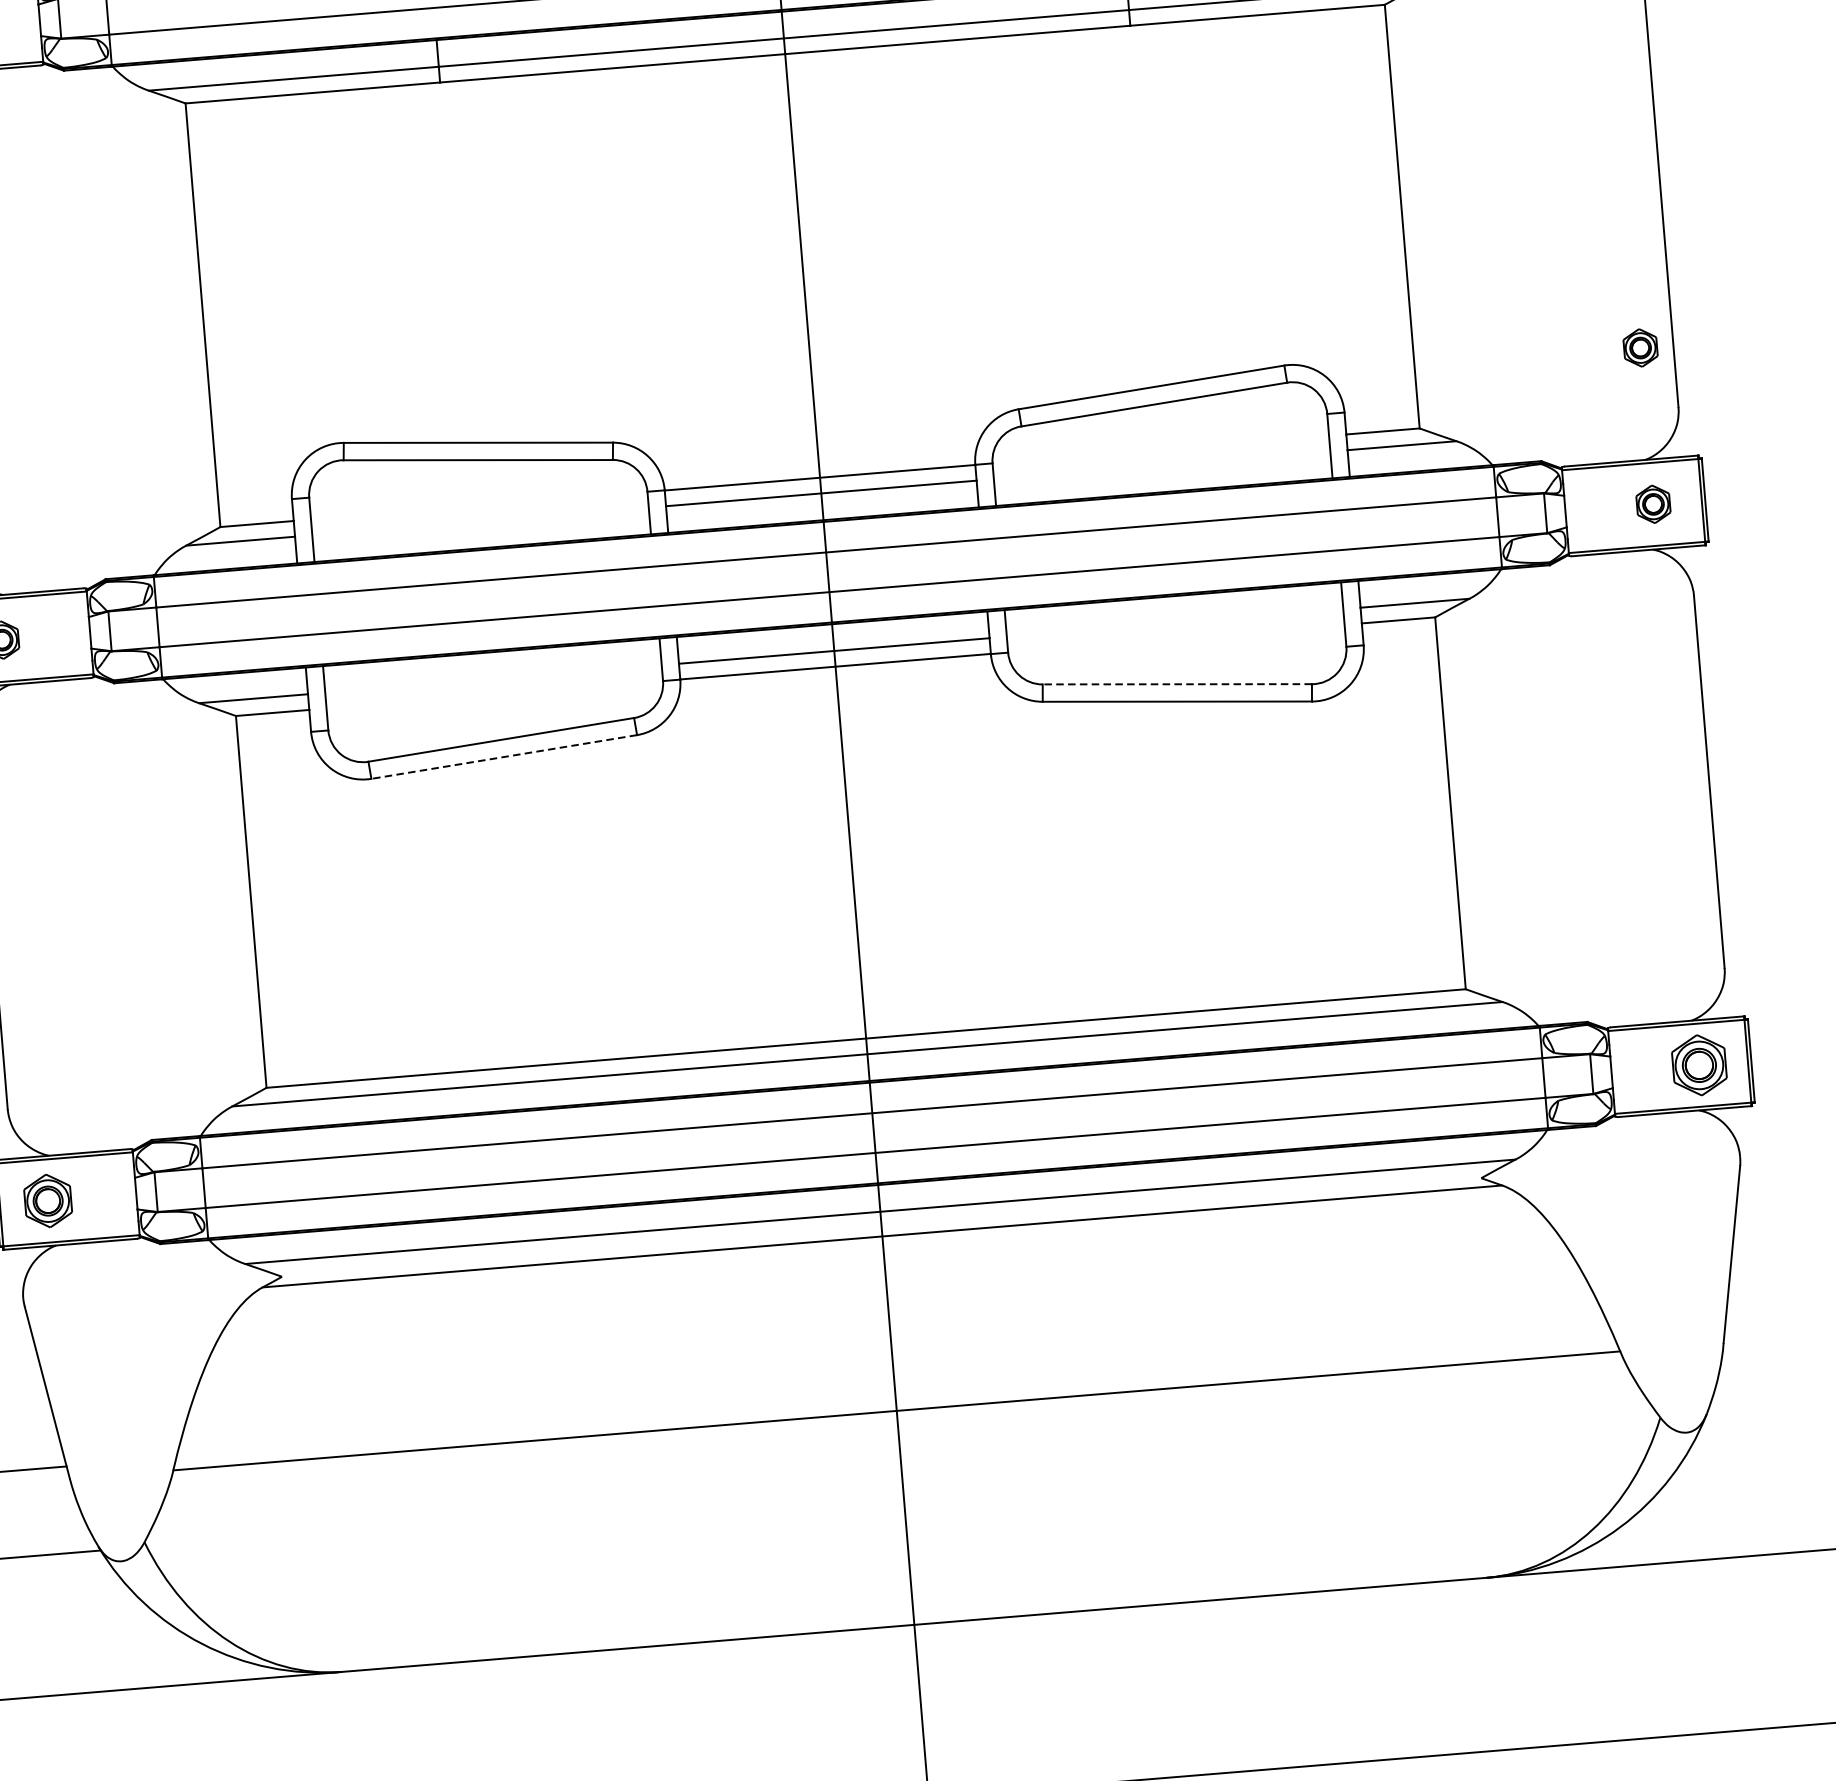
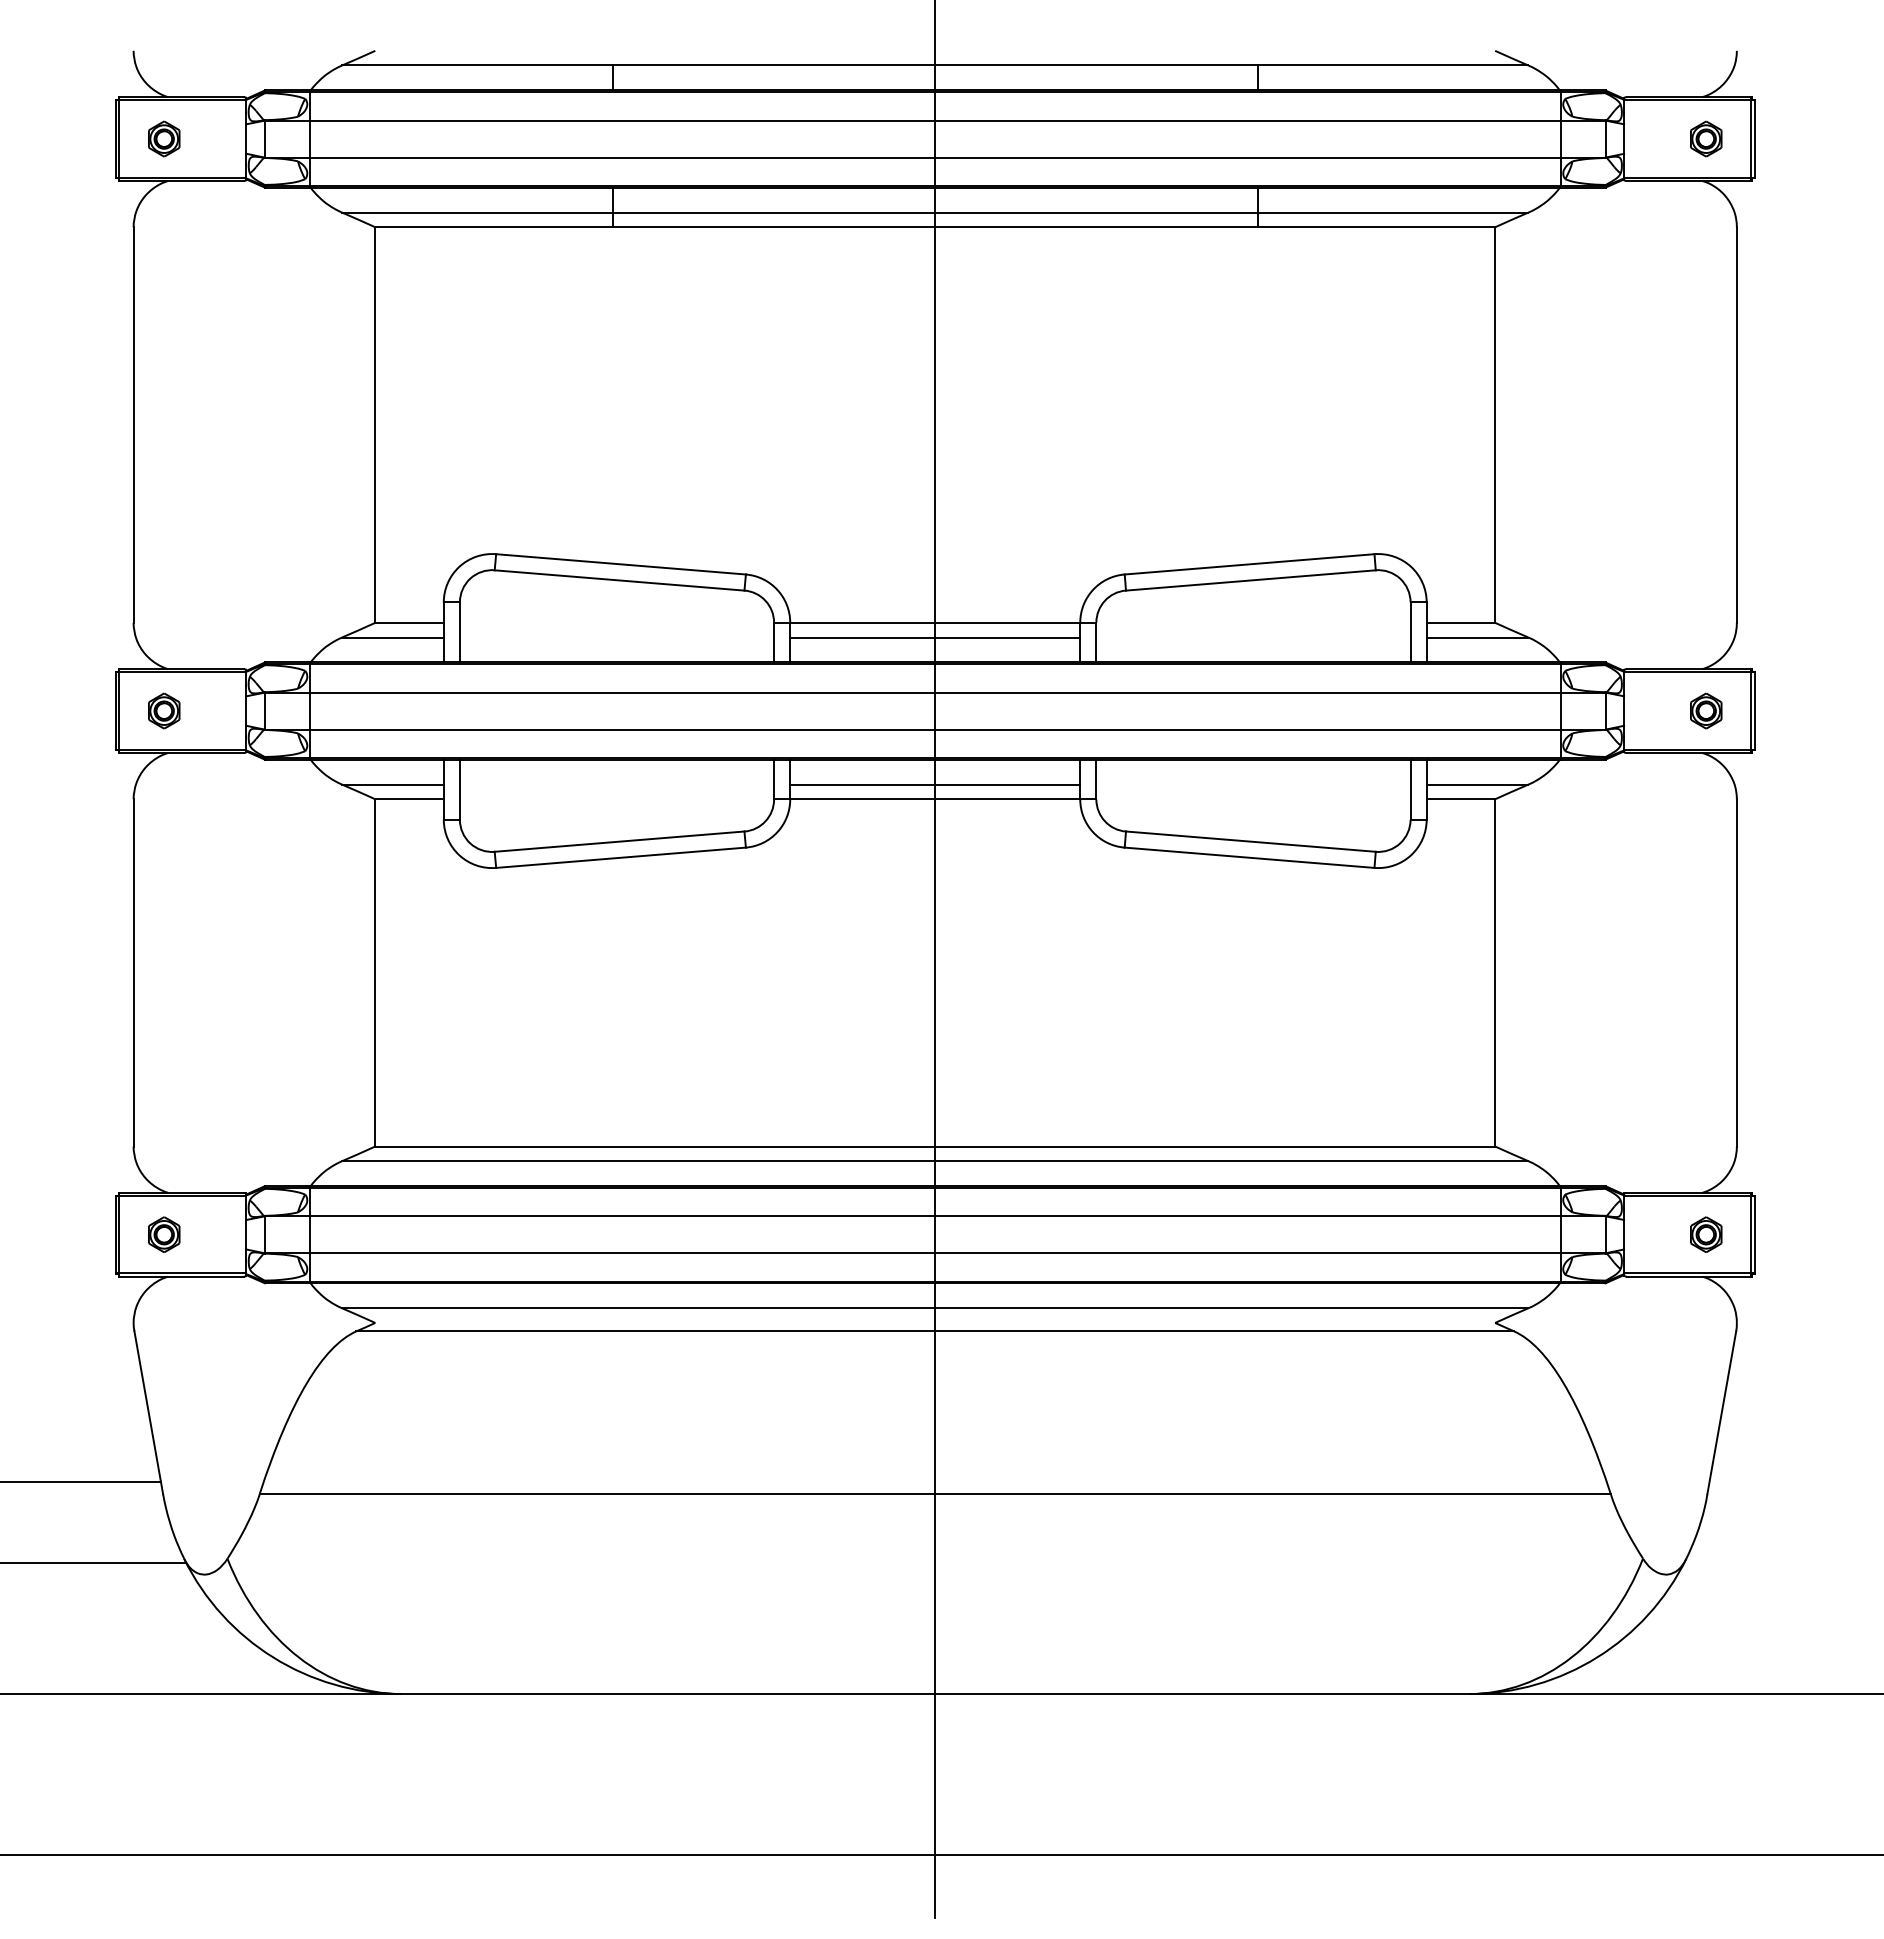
part: (1640, 347) -> (1706, 564), removed
line: (1176, 684) -> (1250, 841), dashed -> solid
line: (503, 756) -> (620, 857), dashed -> solid
part: (1699, 1064) -> (1706, 1234), size x0.62
part: (48, 1200) -> (164, 1234), size x0.71

